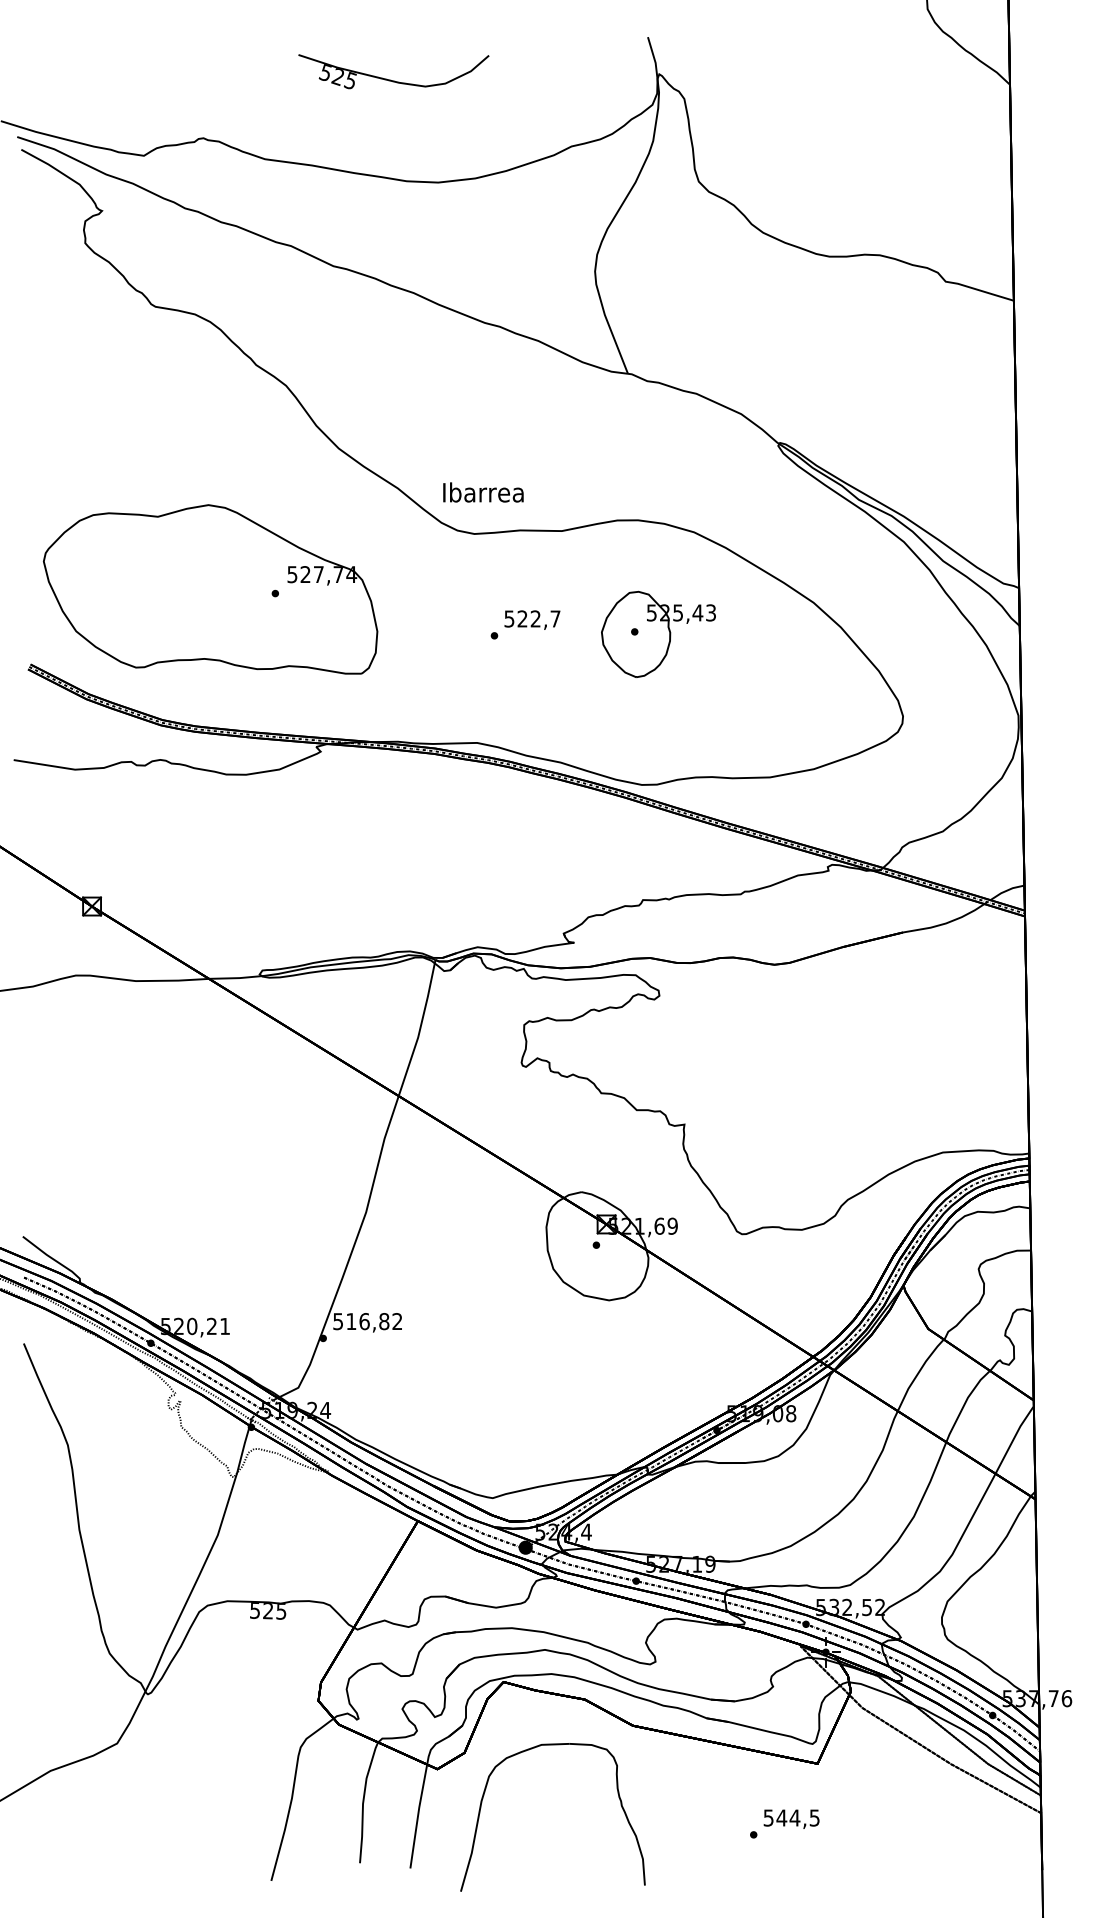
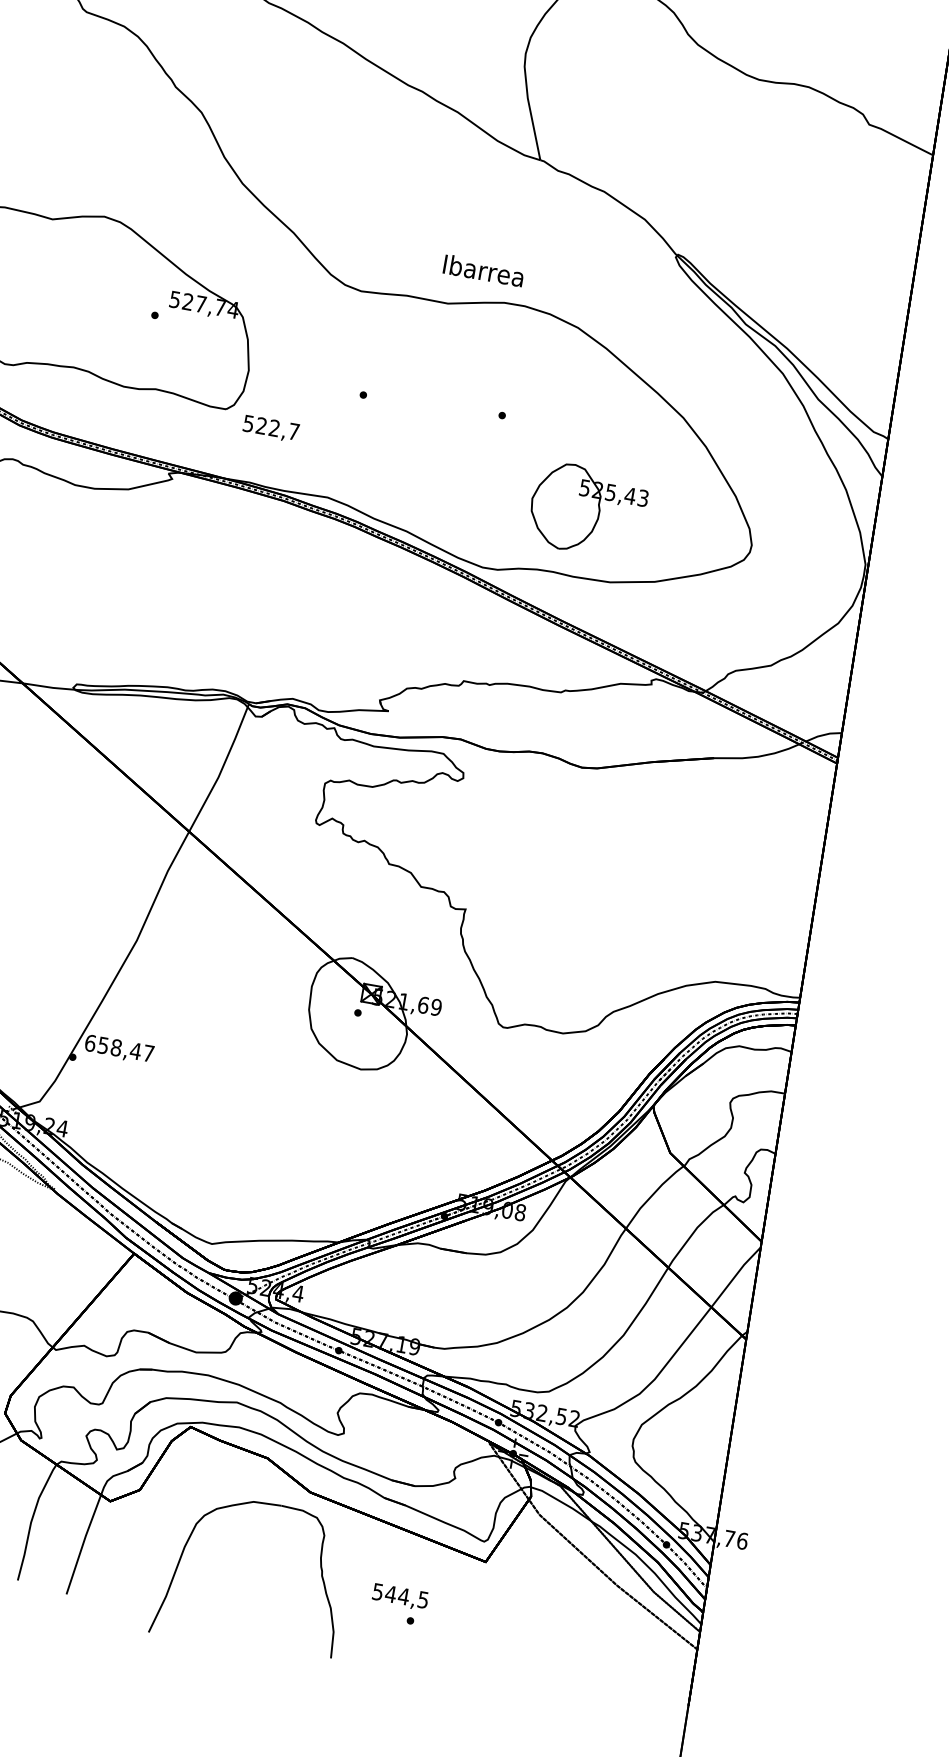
text: (483, 492) -> (483, 270), moved
text: (532, 619) -> (271, 428), moved
part: (658, 633) -> (587, 509), moved
text: (367, 1321) -> (119, 1048), 516,82 -> 658,47
part: (618, 1797) -> (320, 1567), moved
text: (791, 1818) -> (400, 1596), moved

